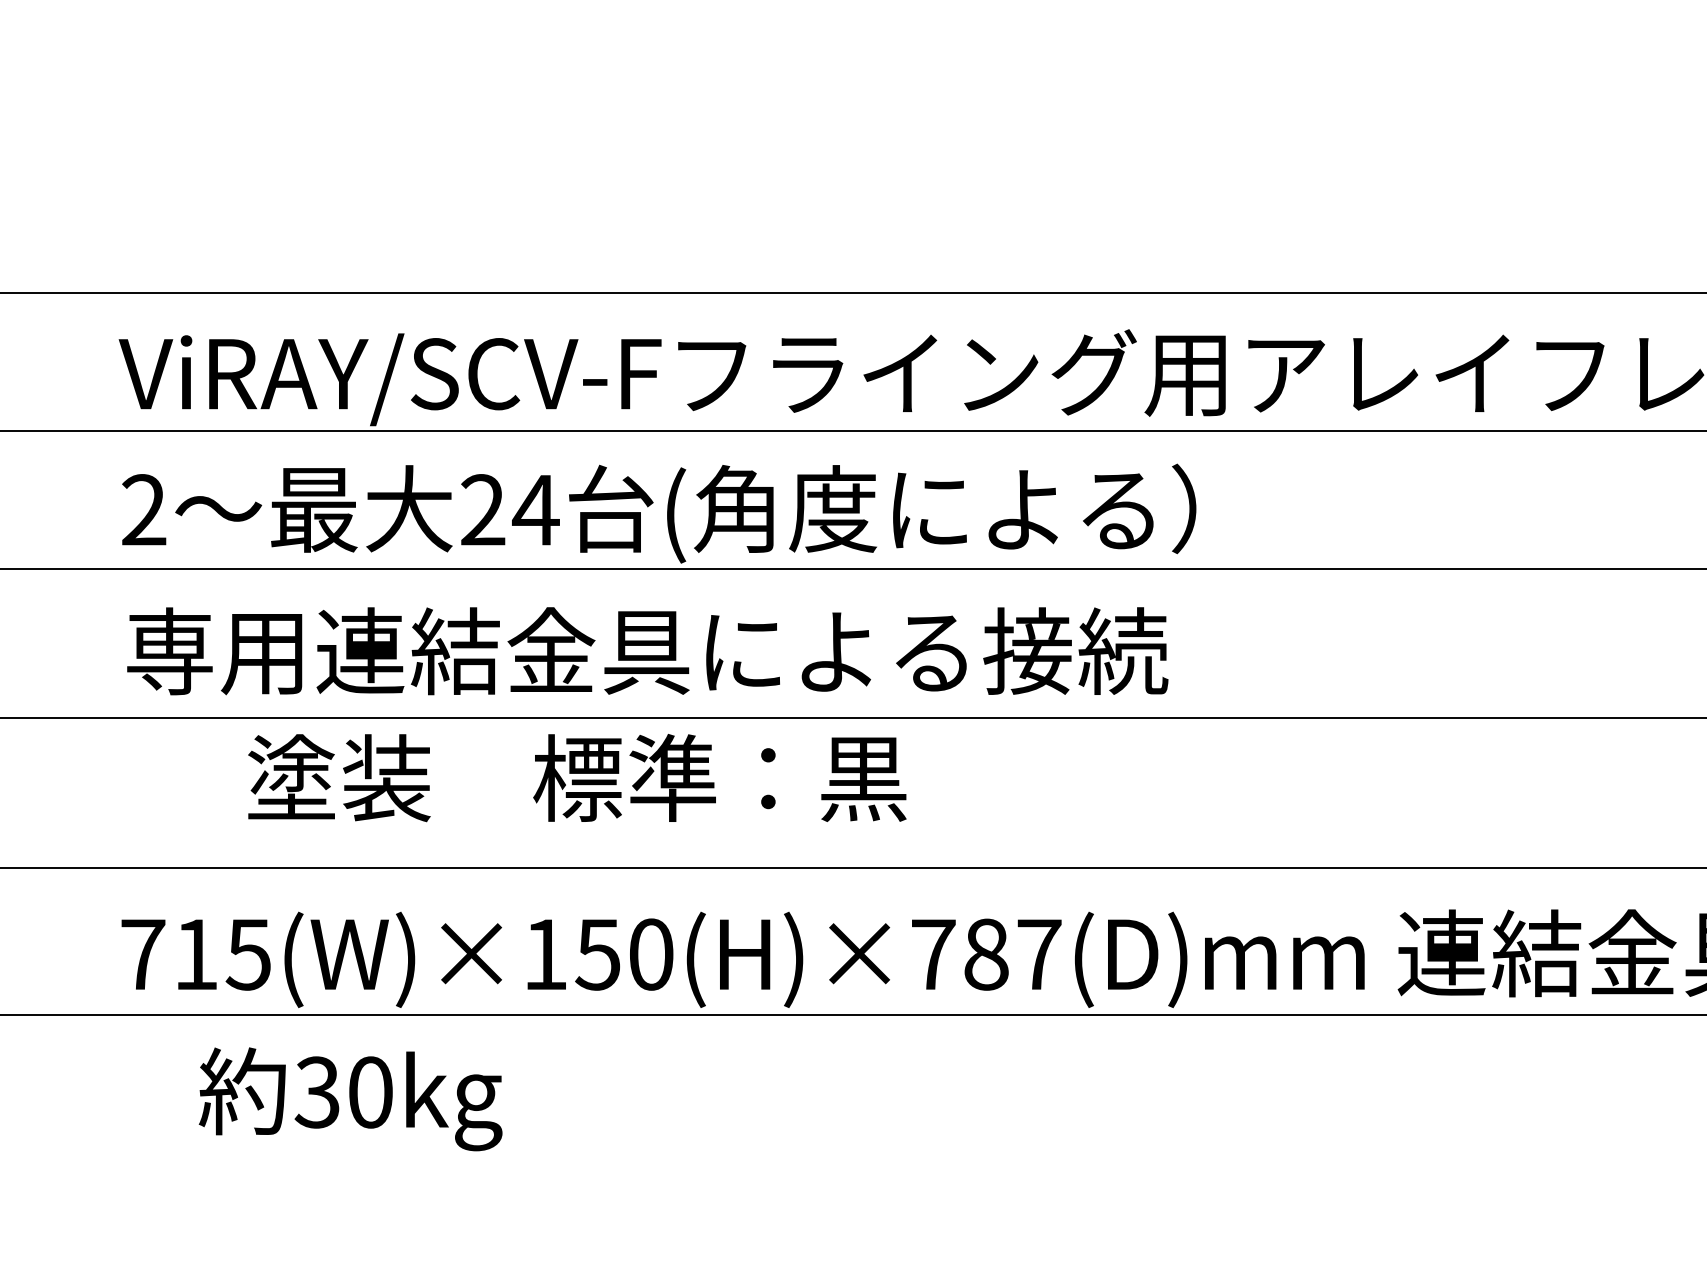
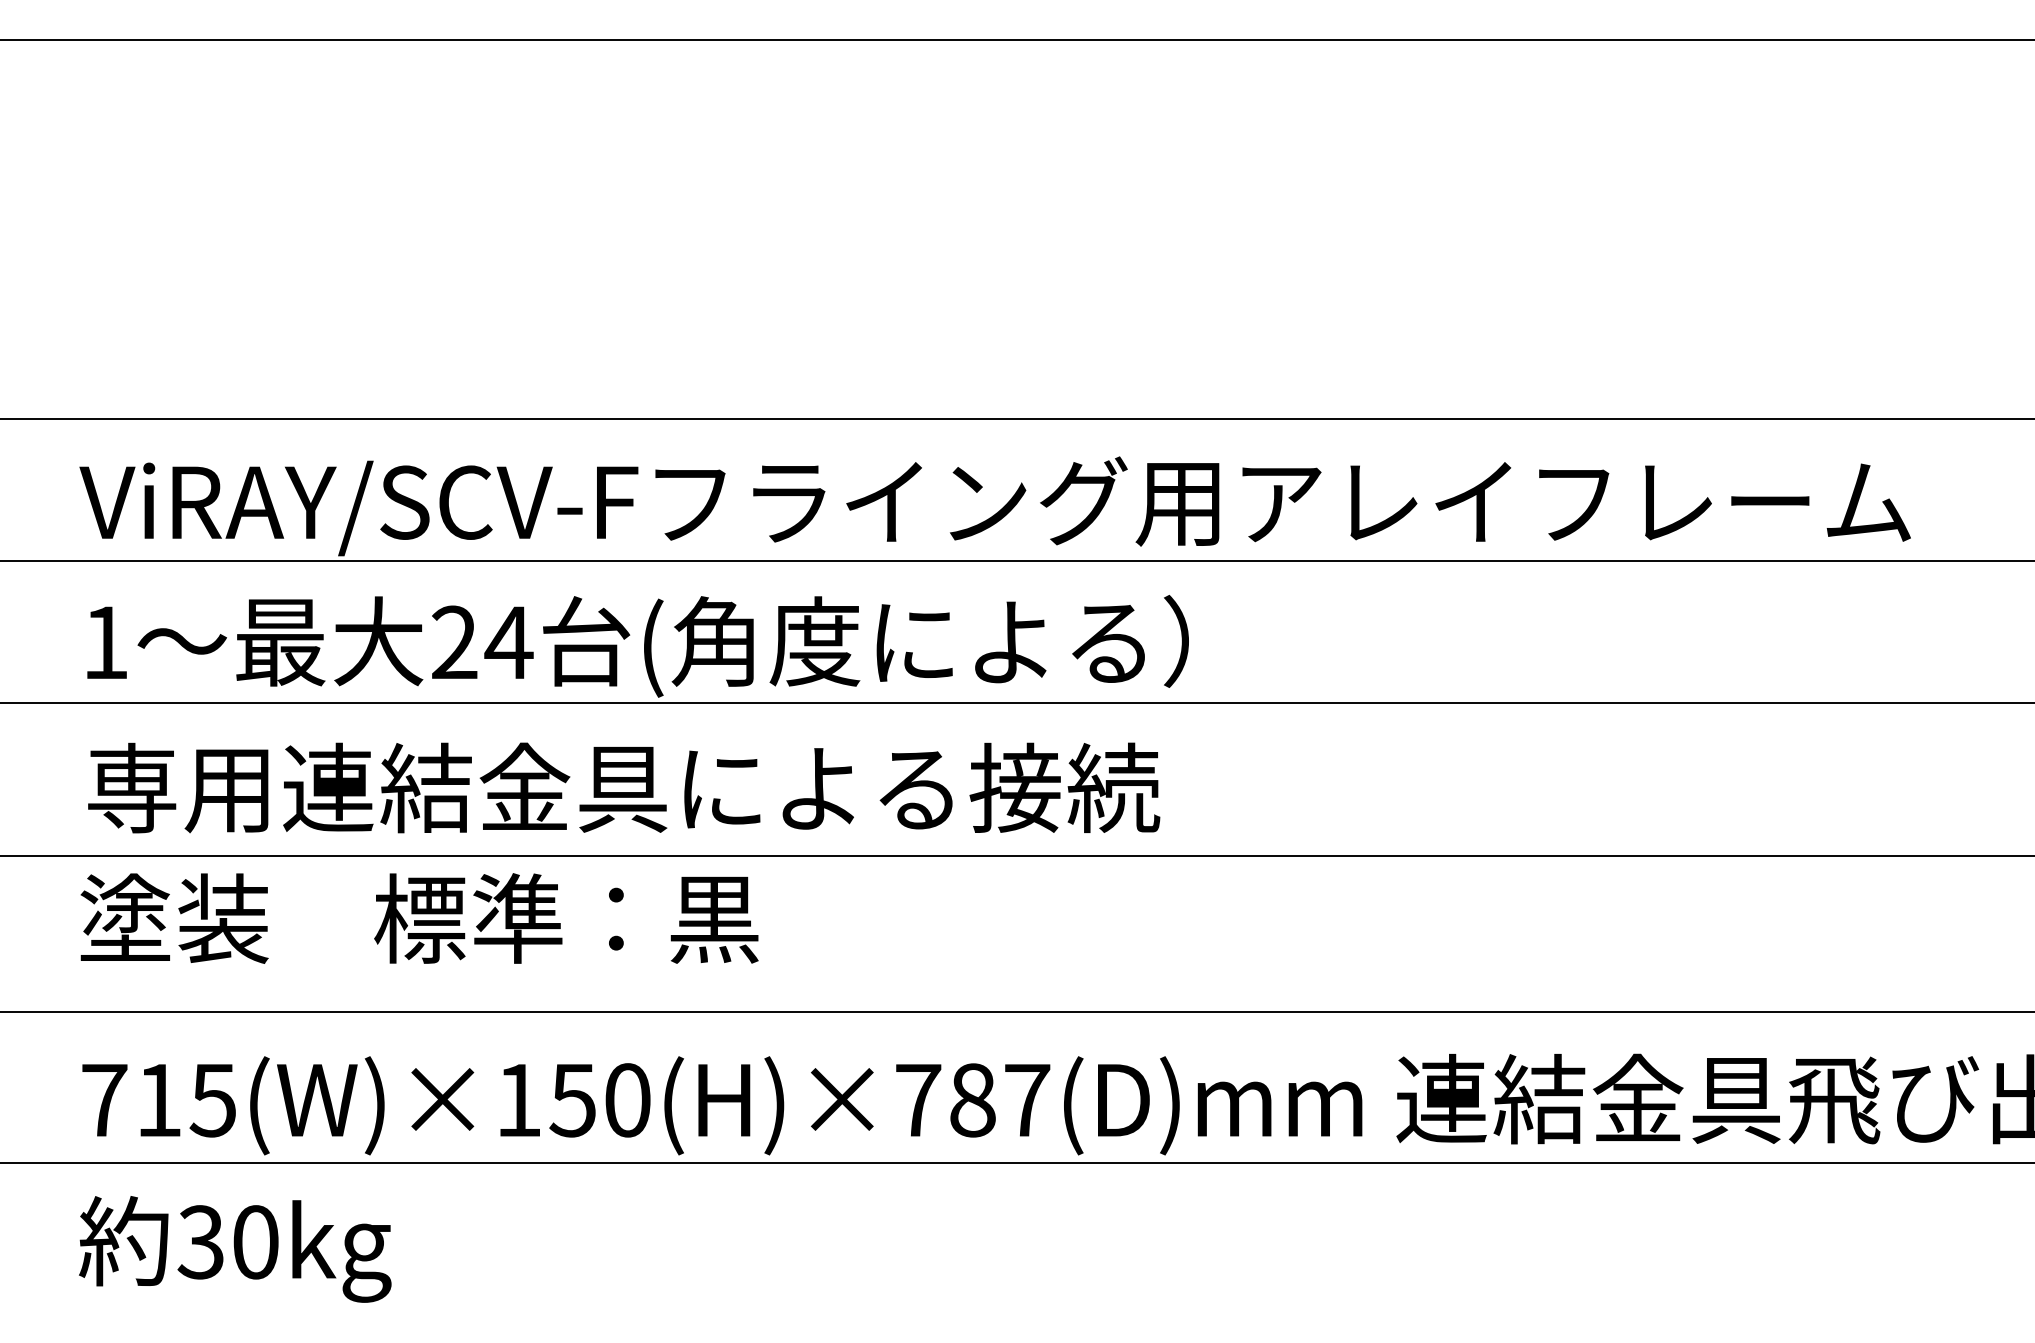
text: (144, 508) -> (105, 641), 2 -> 1
text: (577, 777) -> (419, 918), moved
text: (350, 1099) -> (235, 1249), moved

